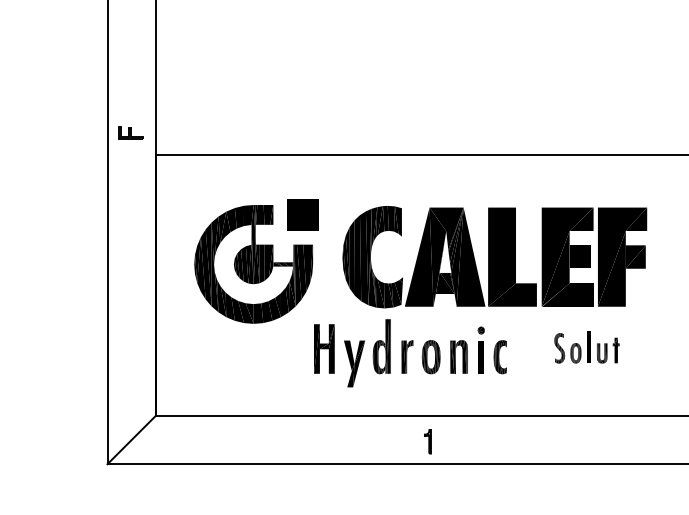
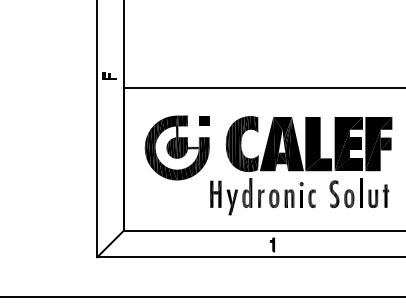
part: (303, 214) -> (204, 120), size x0.62
part: (587, 347) -> (359, 193), size x1.67

